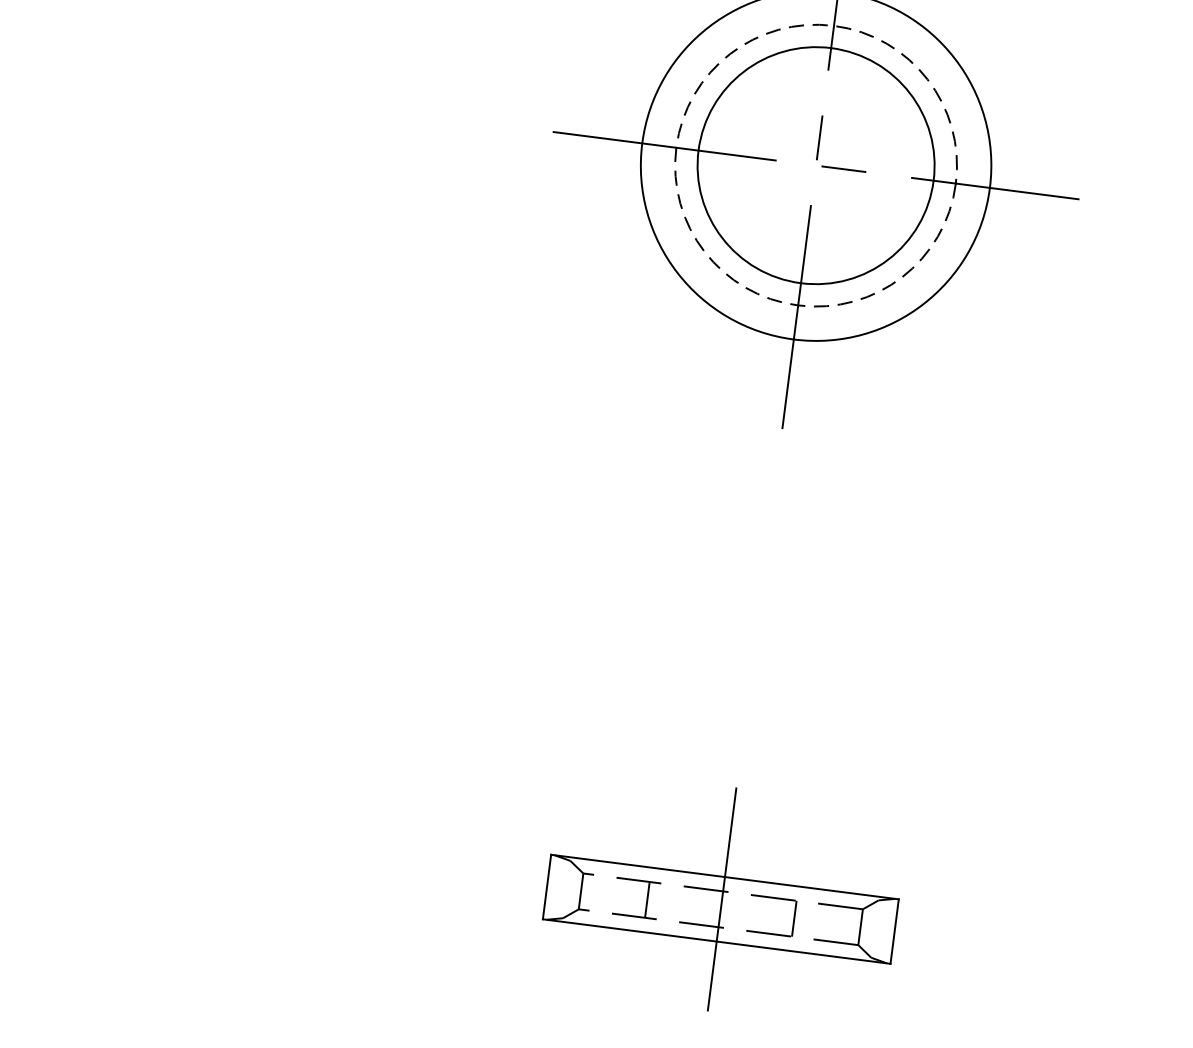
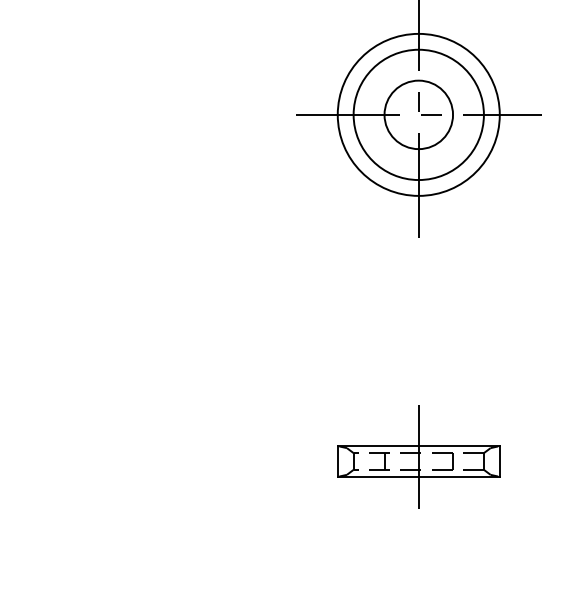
circle: (815, 164) -> (418, 114), dashed -> solid
circle: (815, 164) -> (418, 114), size x0.62

